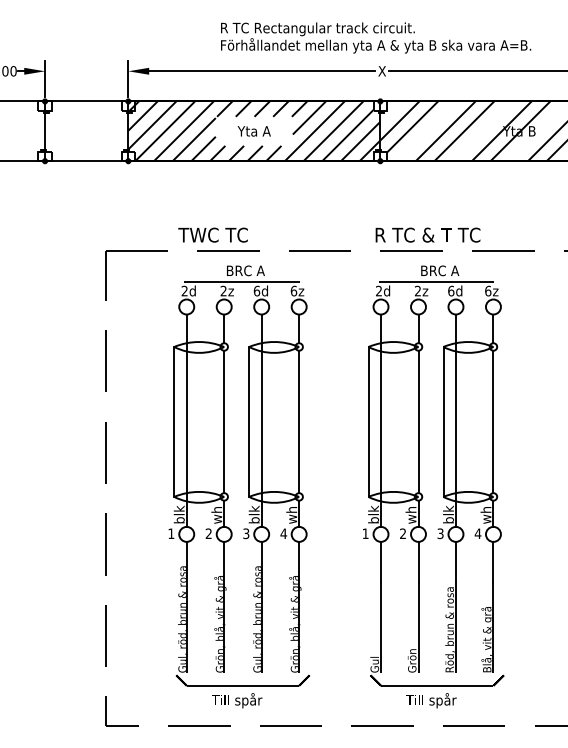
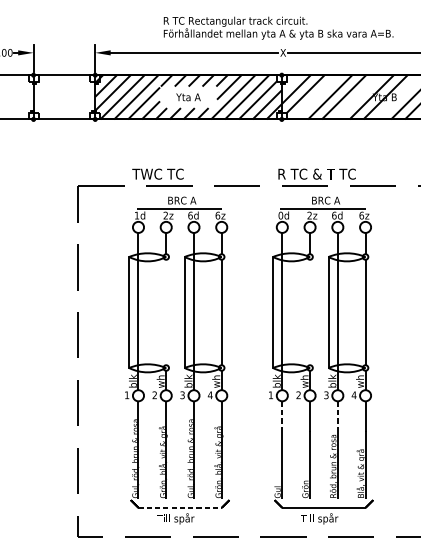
text: (184, 290) -> (136, 215), 2d -> 1d
text: (378, 291) -> (280, 215), 2d -> 0d
line: (224, 421) -> (166, 312), removed
line: (418, 421) -> (310, 312), removed
line: (381, 562) -> (282, 416), solid -> dashed
line: (455, 562) -> (337, 416), solid -> dashed
line: (243, 685) -> (180, 507), solid -> dashed

